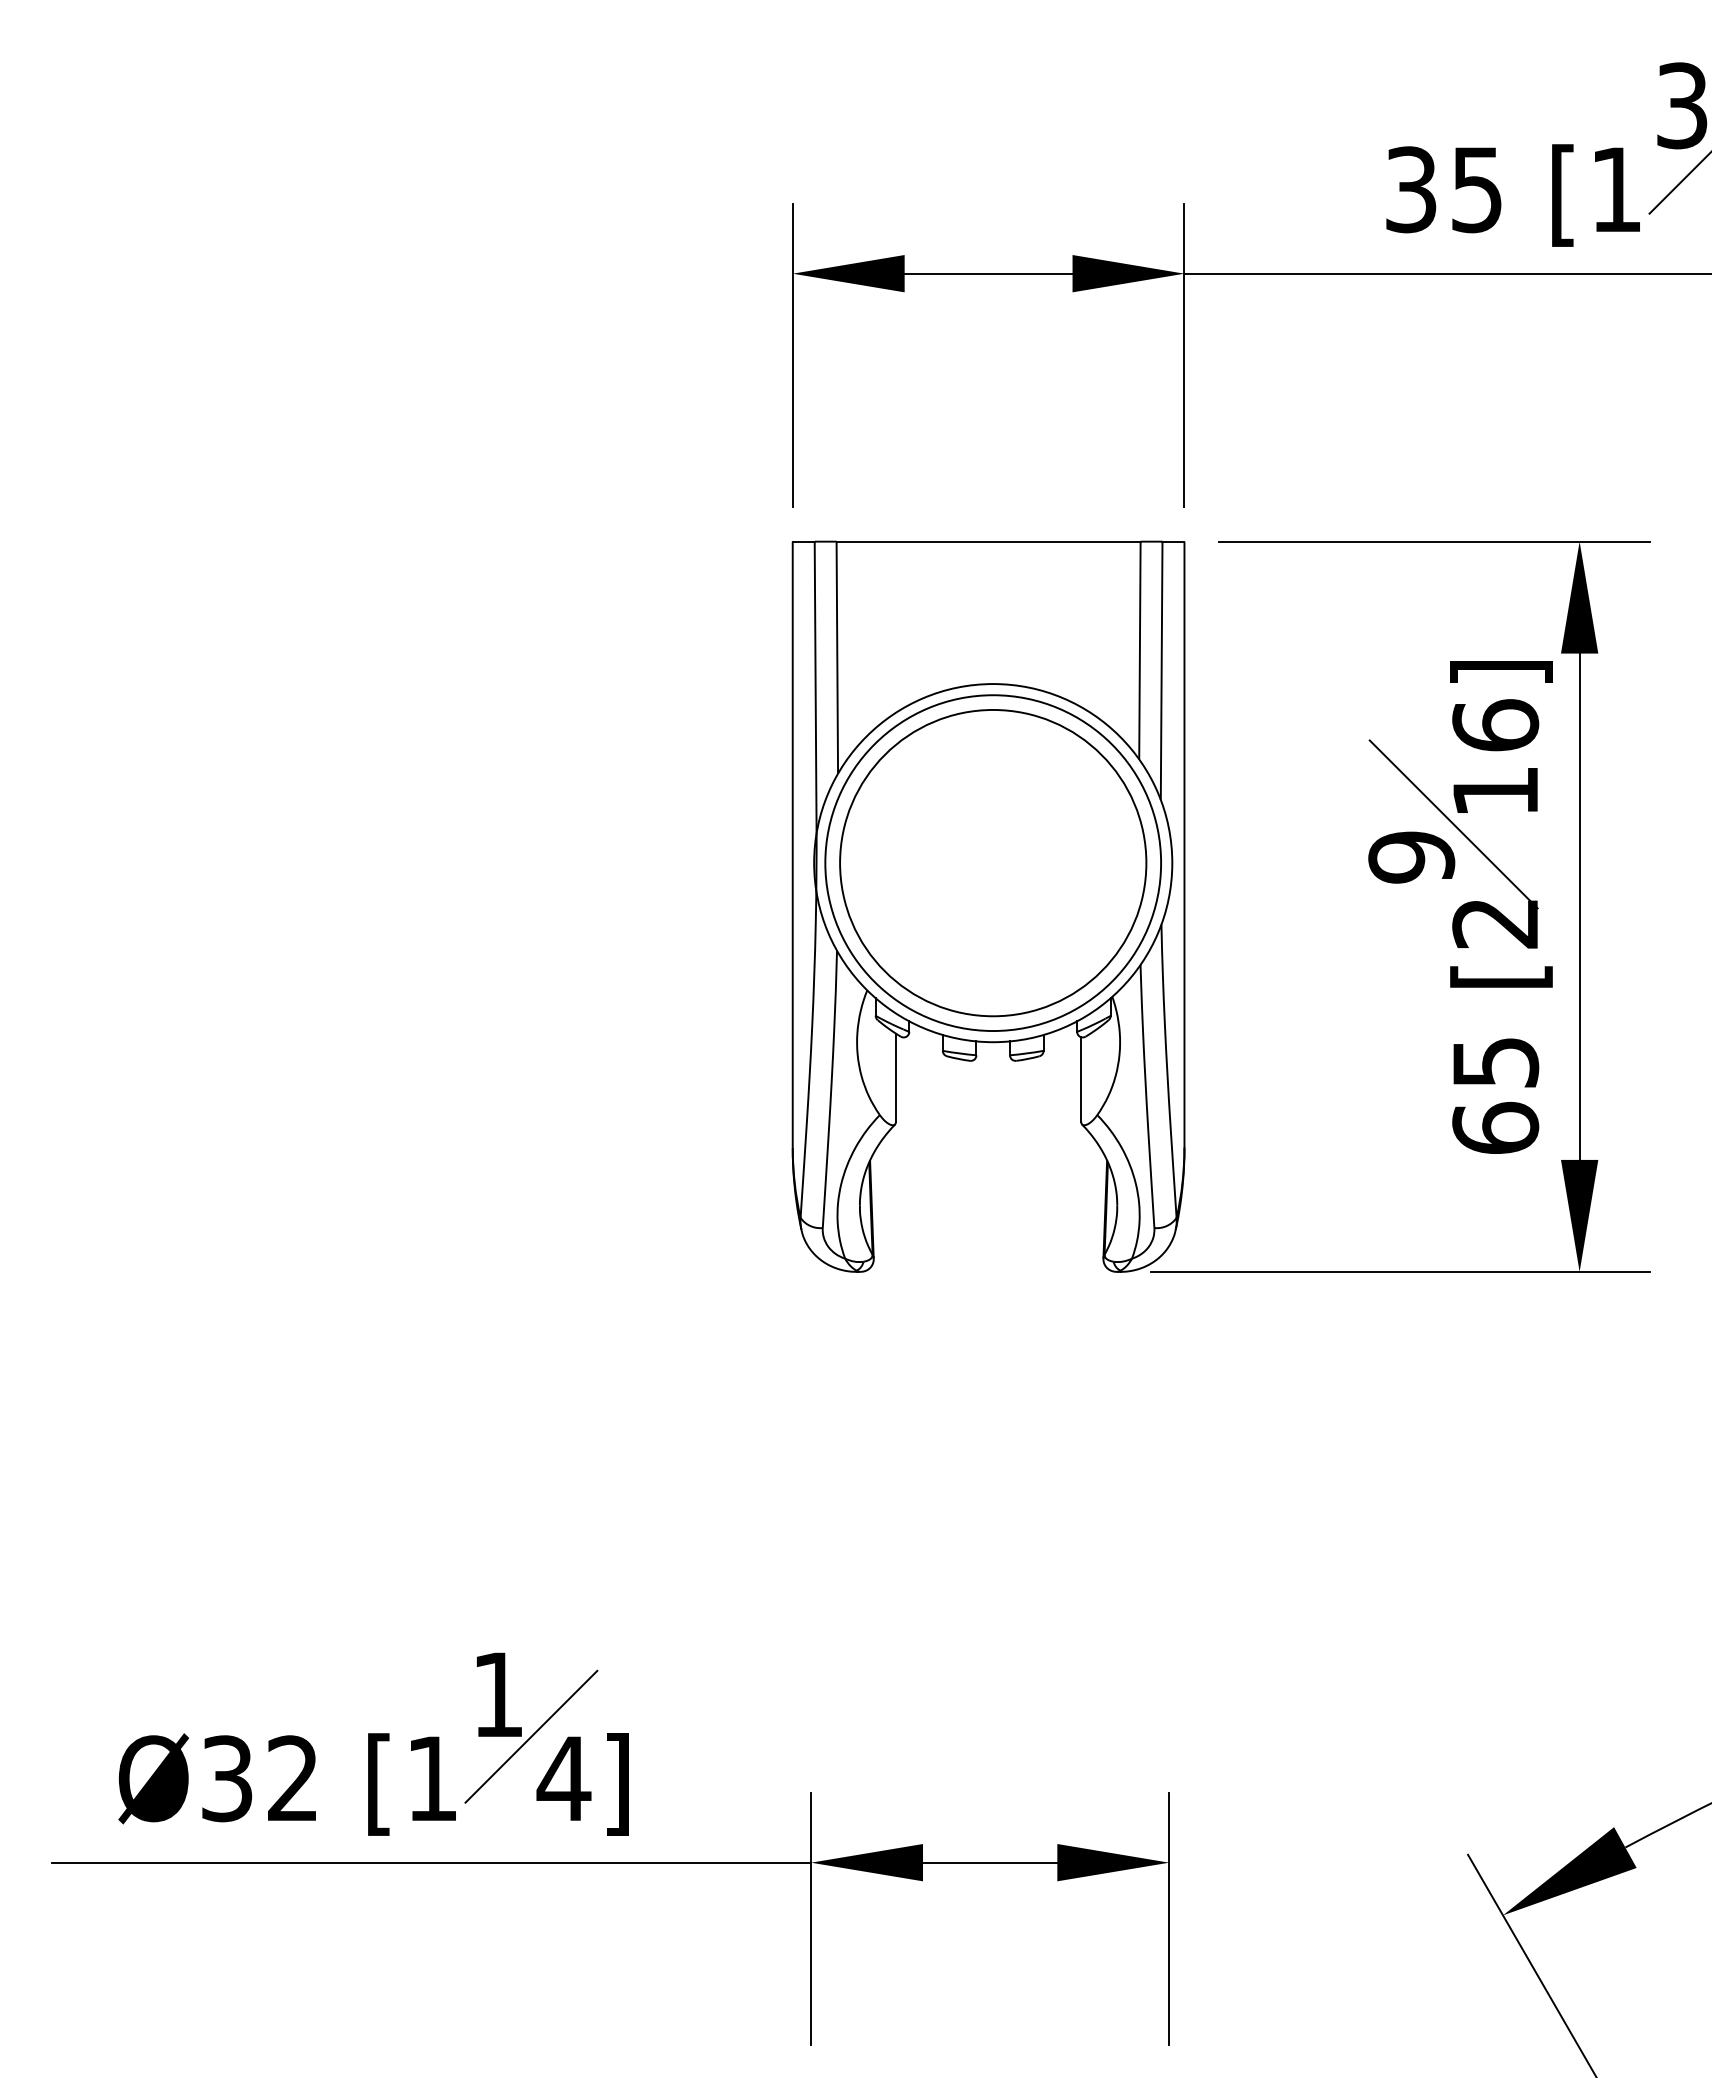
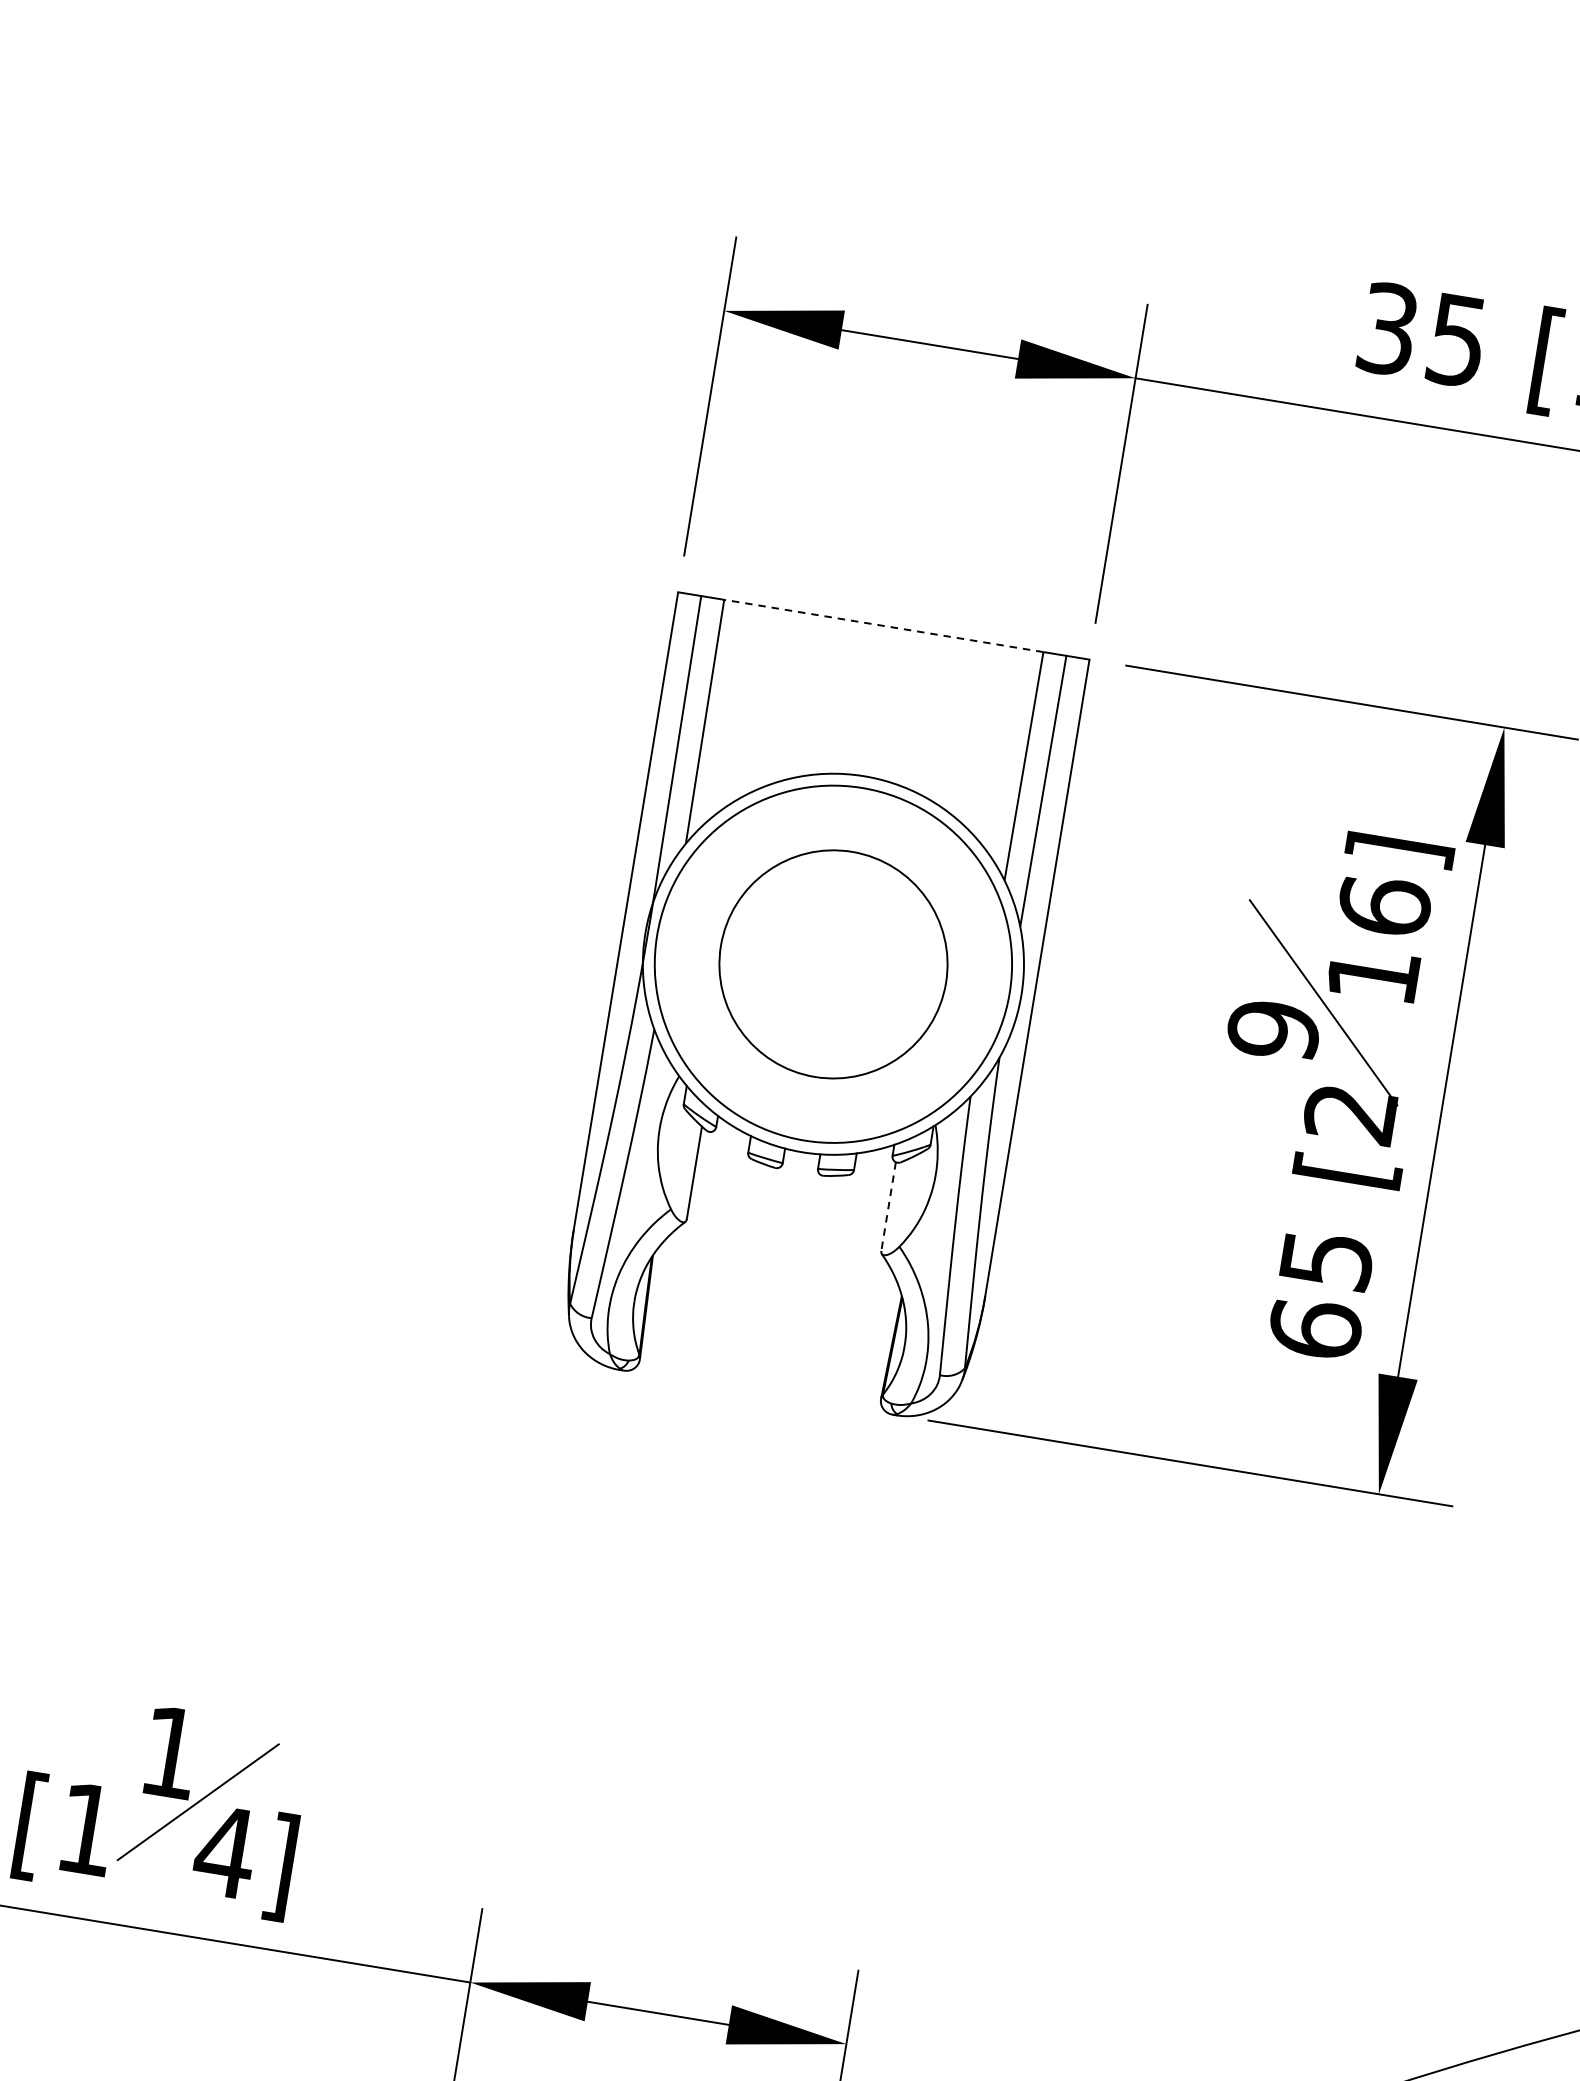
line: (988, 541) -> (883, 625), solid -> dashed
circle: (993, 863) -> (833, 964), size x0.7
line: (1081, 1079) -> (888, 1206), solid -> dashed

